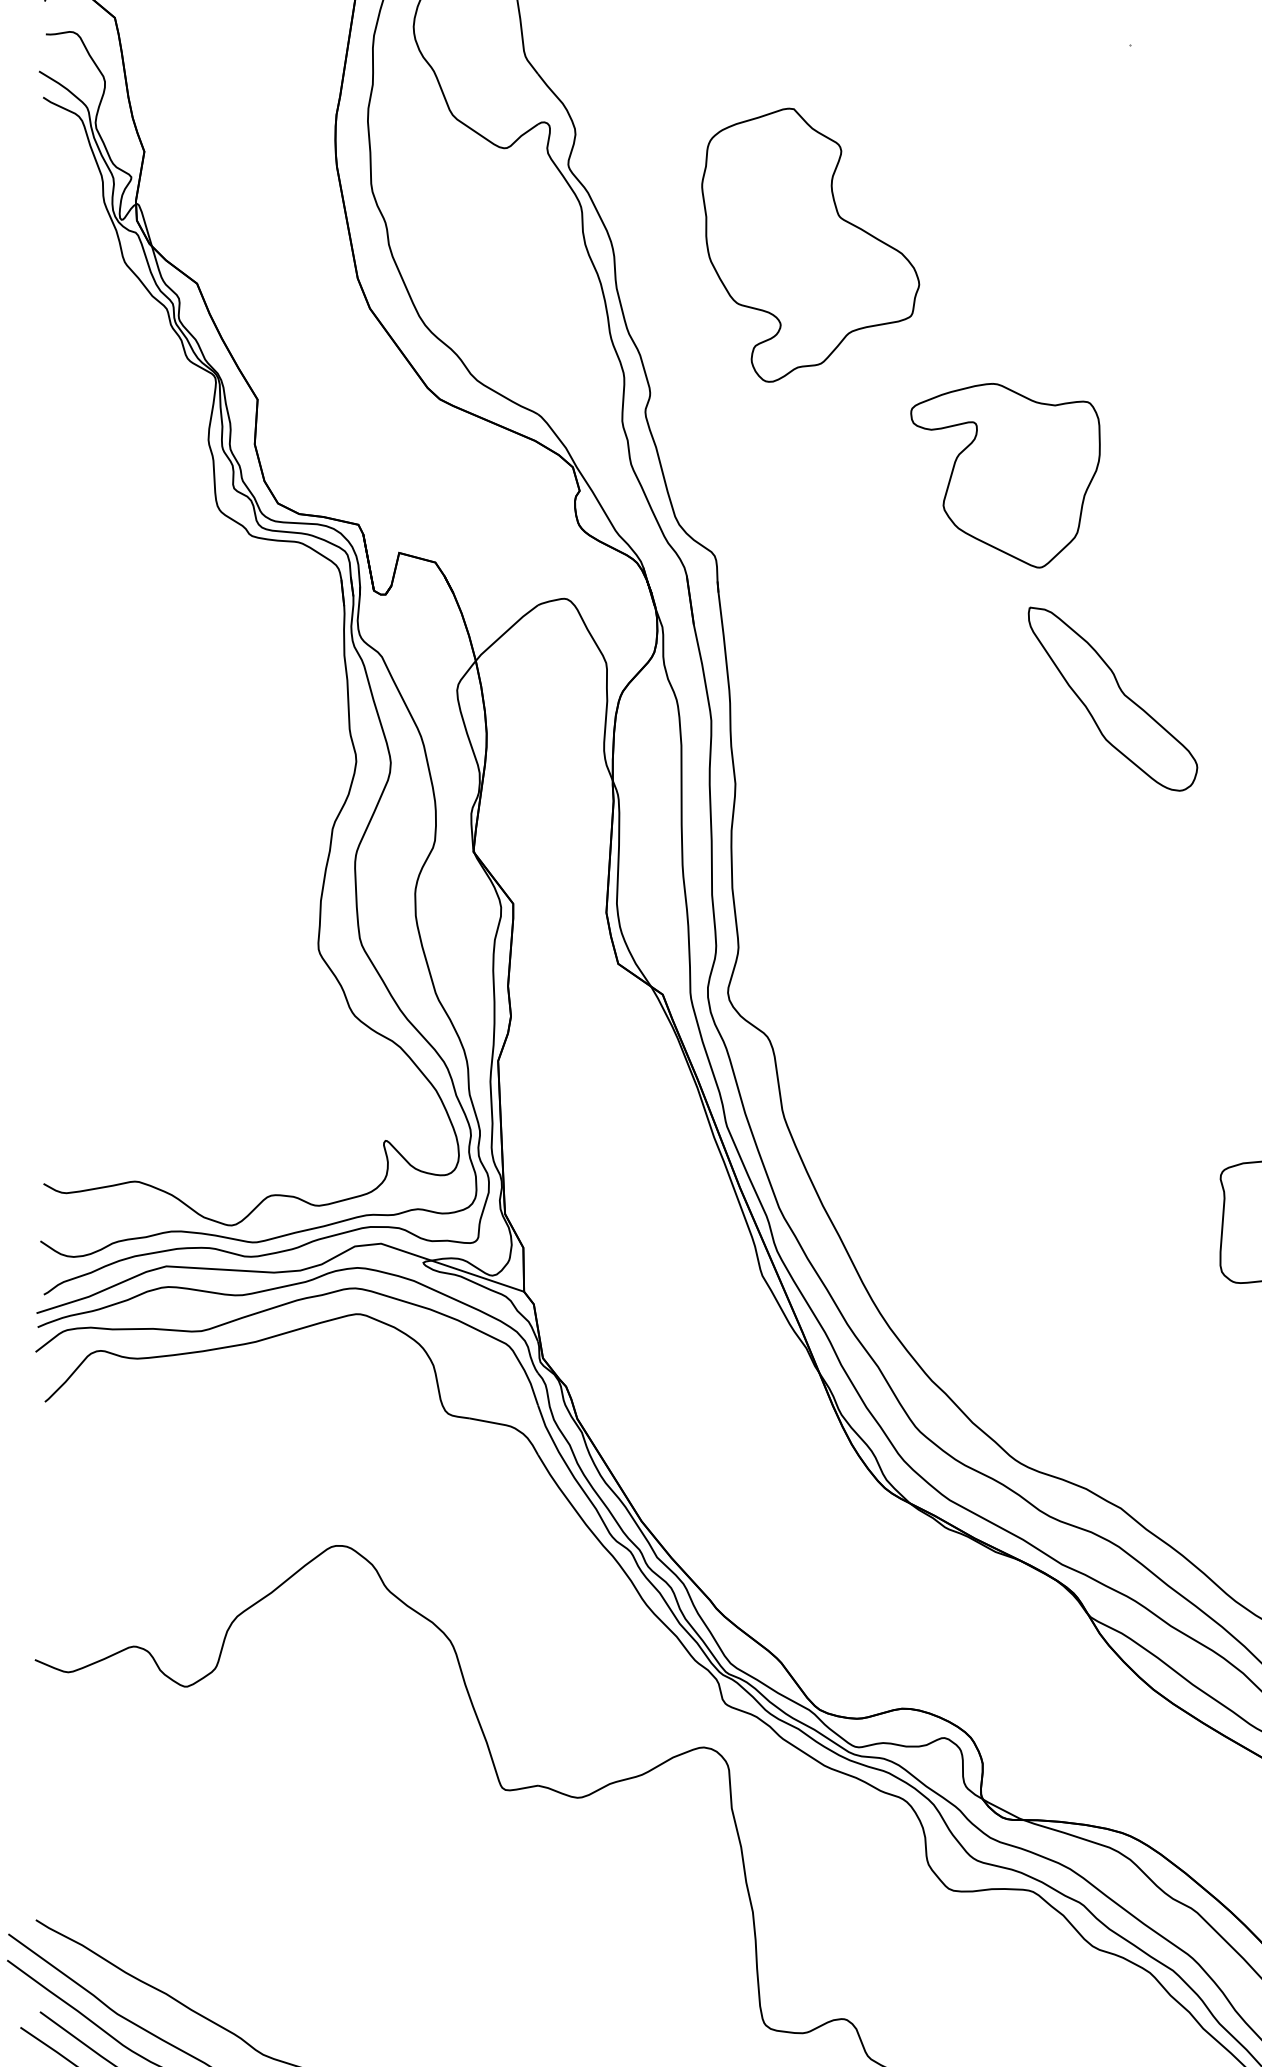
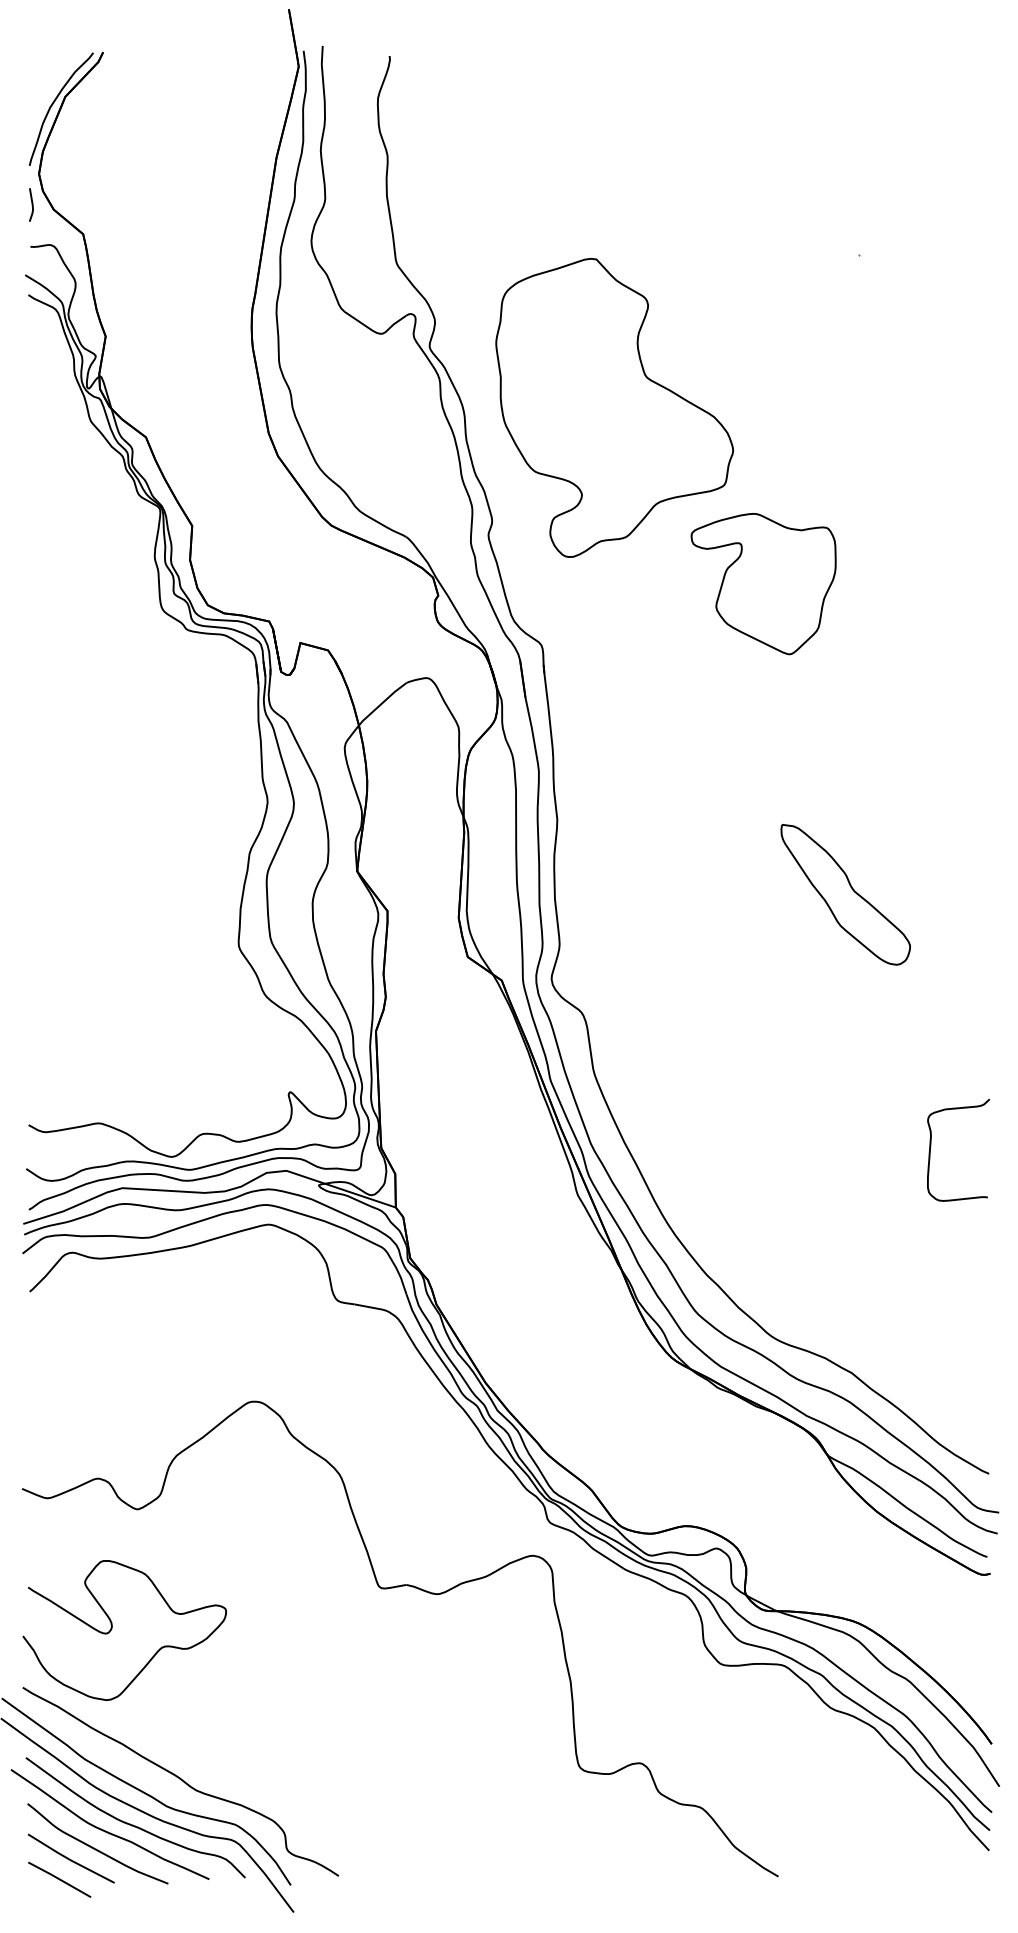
part: (810, 244) -> (614, 407), size x1.43
part: (1112, 698) -> (845, 894), moved
curve: (153, 1844) -> (112, 1629), added

